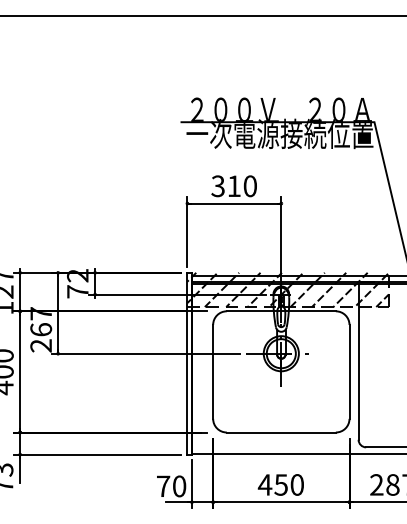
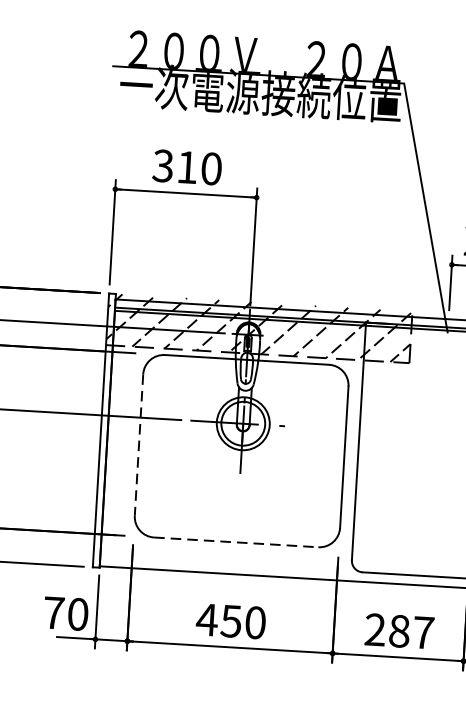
line: (213, 371) -> (139, 444), solid -> dashed
line: (281, 432) -> (236, 542), solid -> dashed

